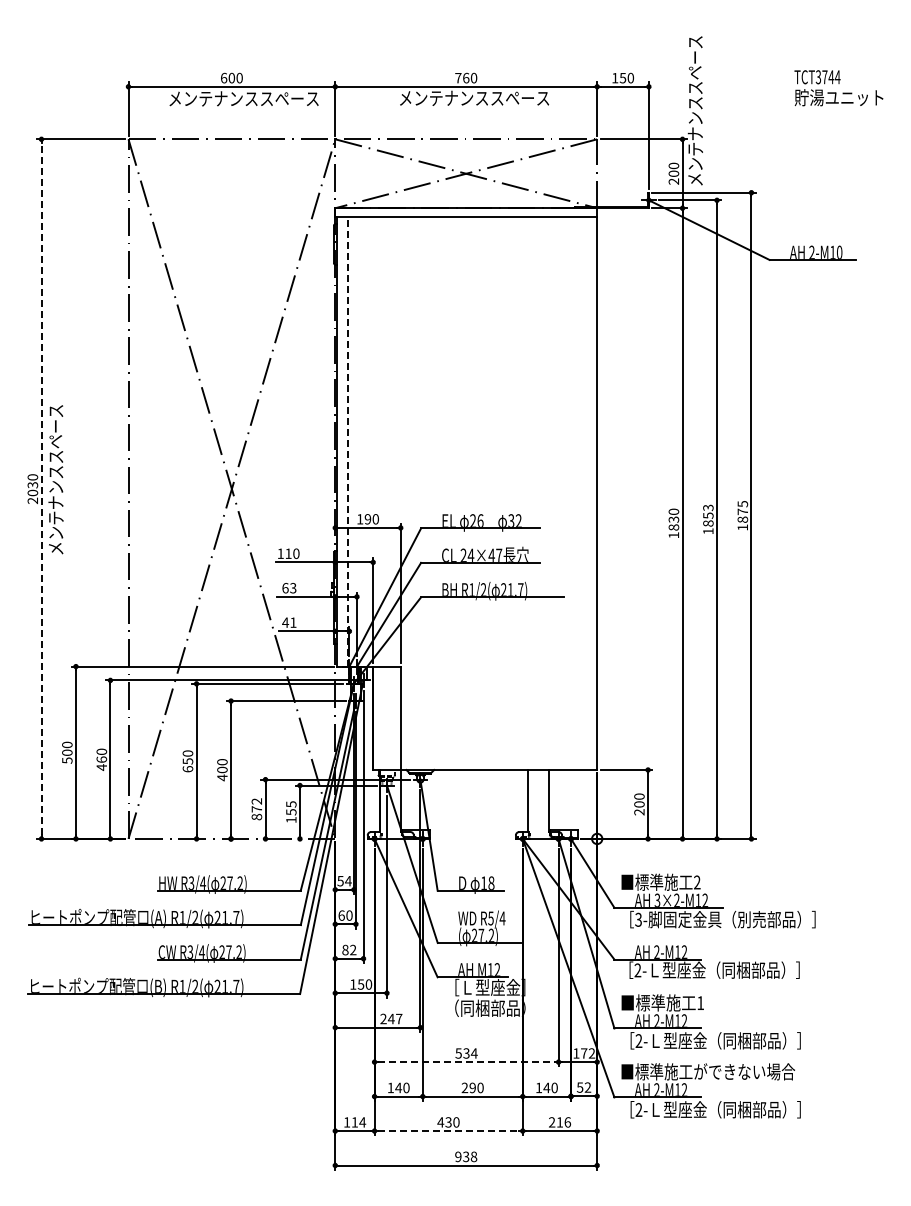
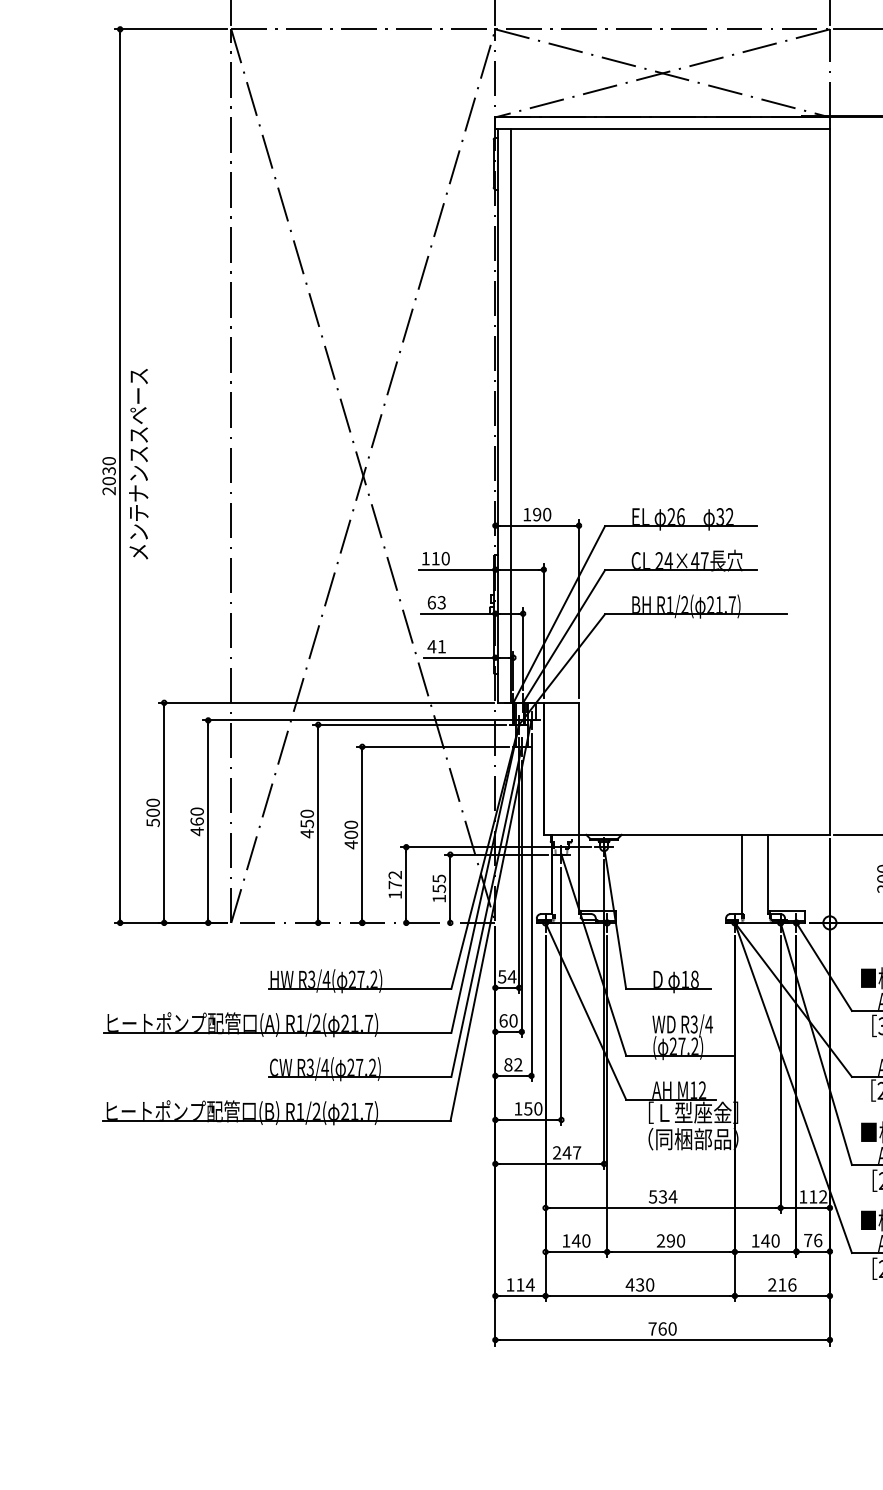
line: (347, 441) -> (511, 415), dashed -> solid
line: (41, 488) -> (120, 475), dashed -> solid
text: (187, 768) -> (306, 832), 650 -> 450
text: (256, 816) -> (394, 894), 872 -> 172
text: (490, 917) -> (693, 1023), R5/4 -> R3/4
text: (584, 1053) -> (813, 1196), 172 -> 112
line: (466, 1062) -> (662, 1208), dashed -> solid
text: (583, 1087) -> (812, 1240), 52 -> 76
line: (448, 1131) -> (640, 1296), dashed -> solid
text: (466, 1156) -> (662, 1328), 938 -> 760

